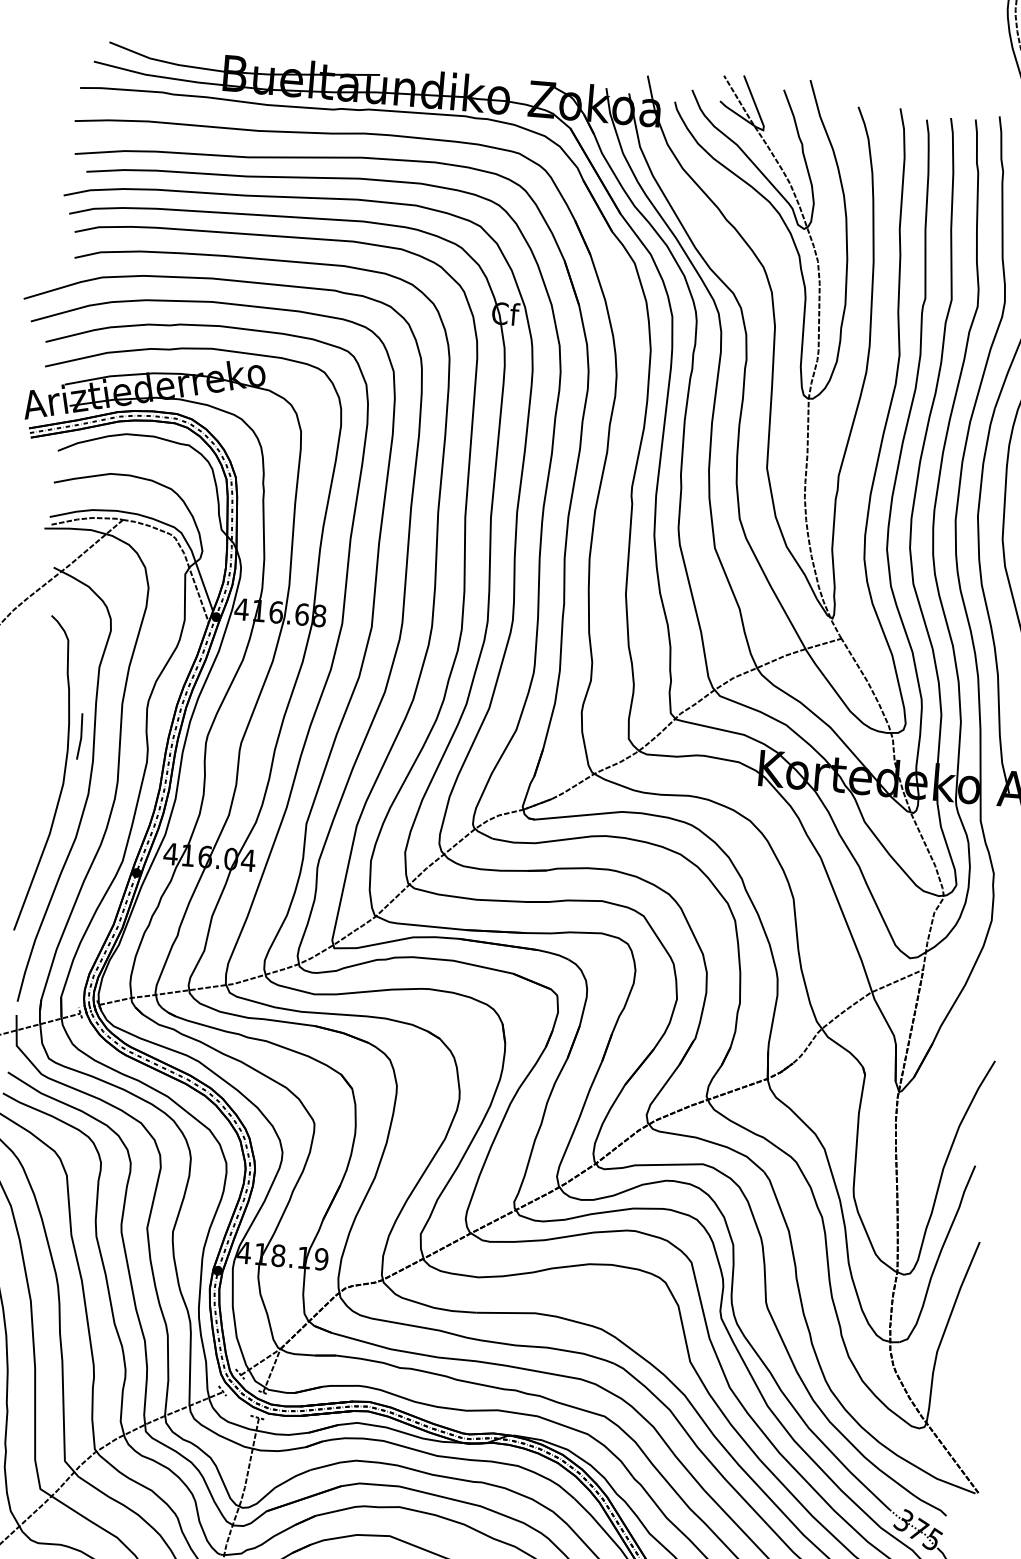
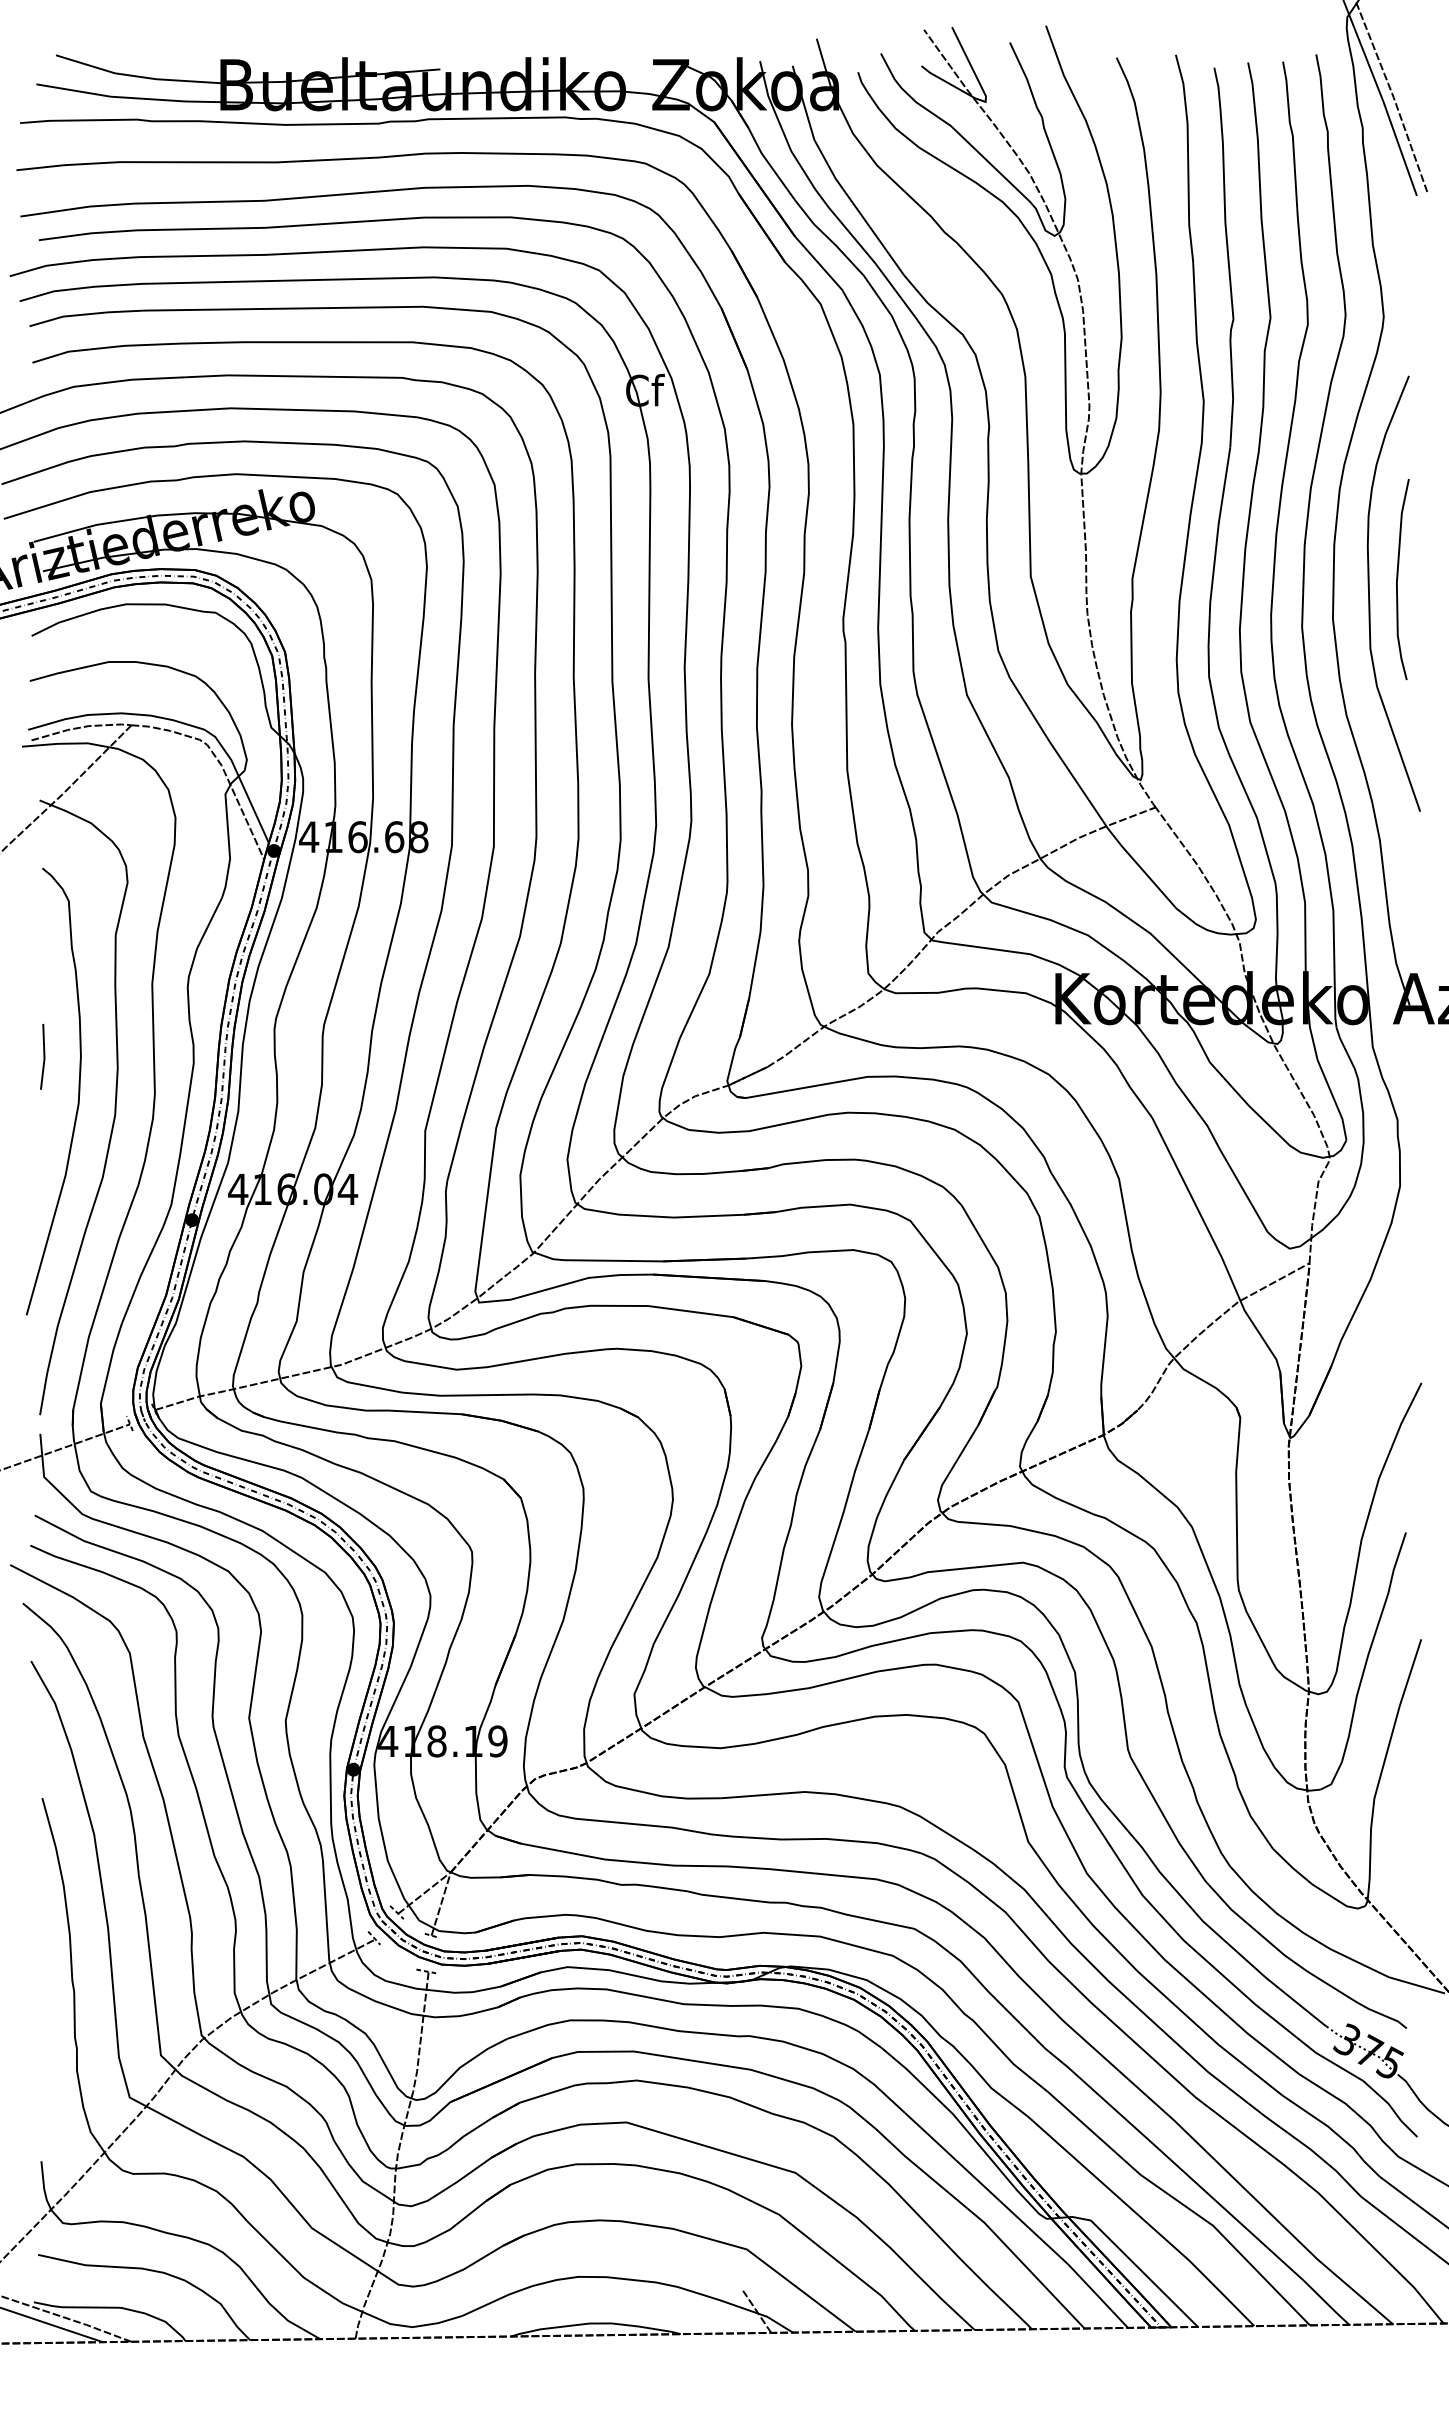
line: (80, 736) -> (43, 1056), moved

